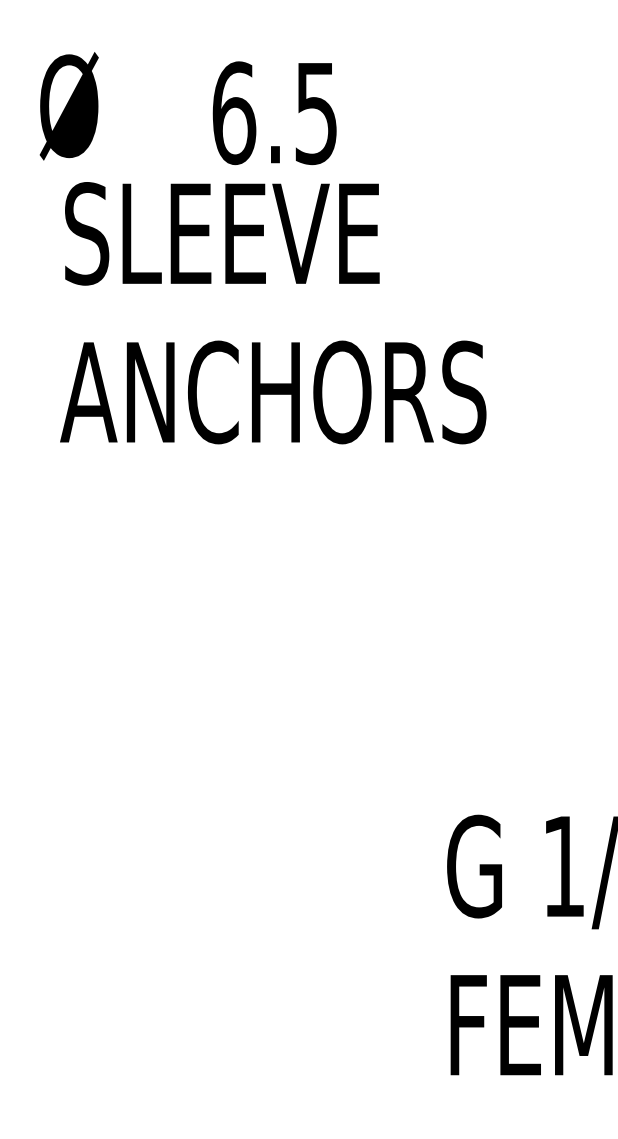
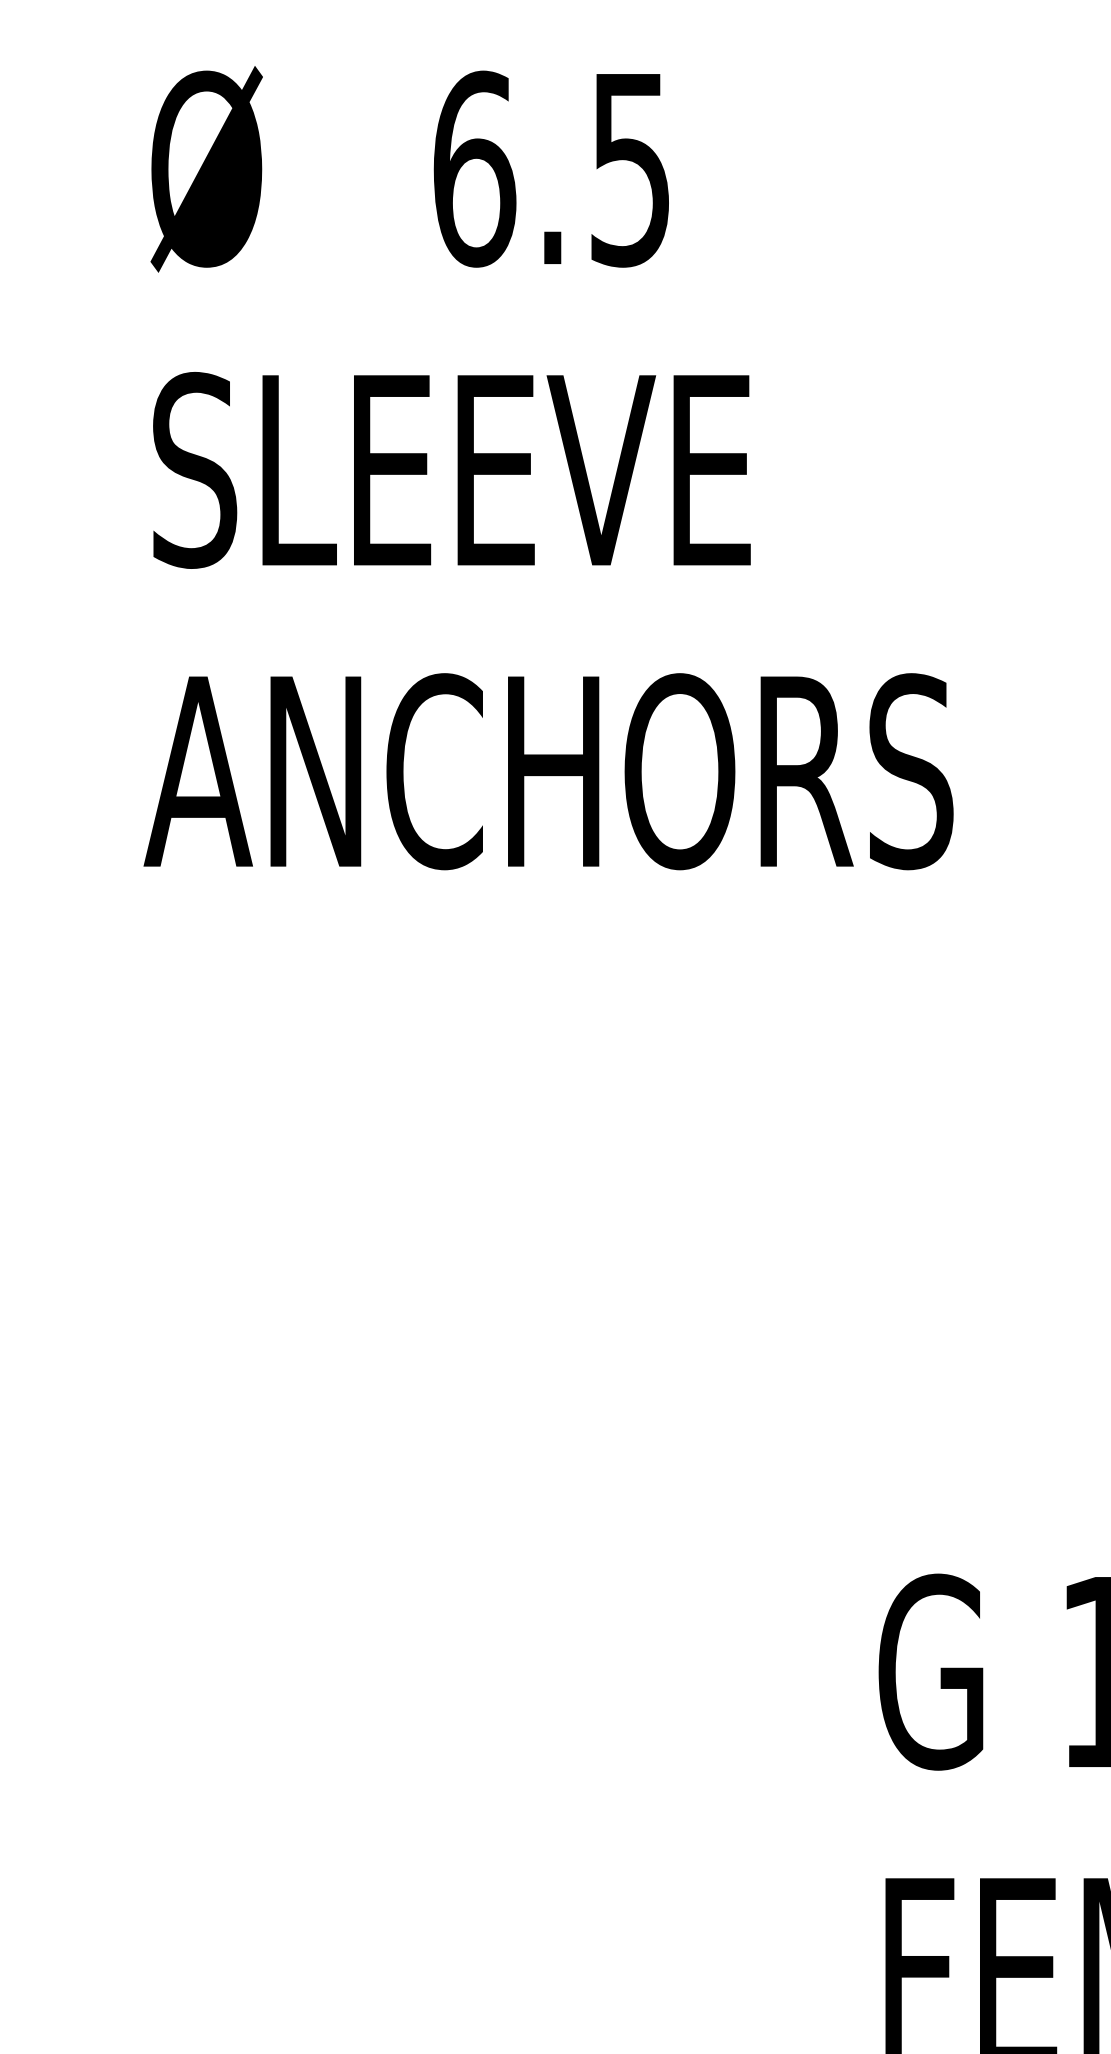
text: (68, 106) -> (205, 169), moved
text: (274, 113) -> (550, 169), moved

